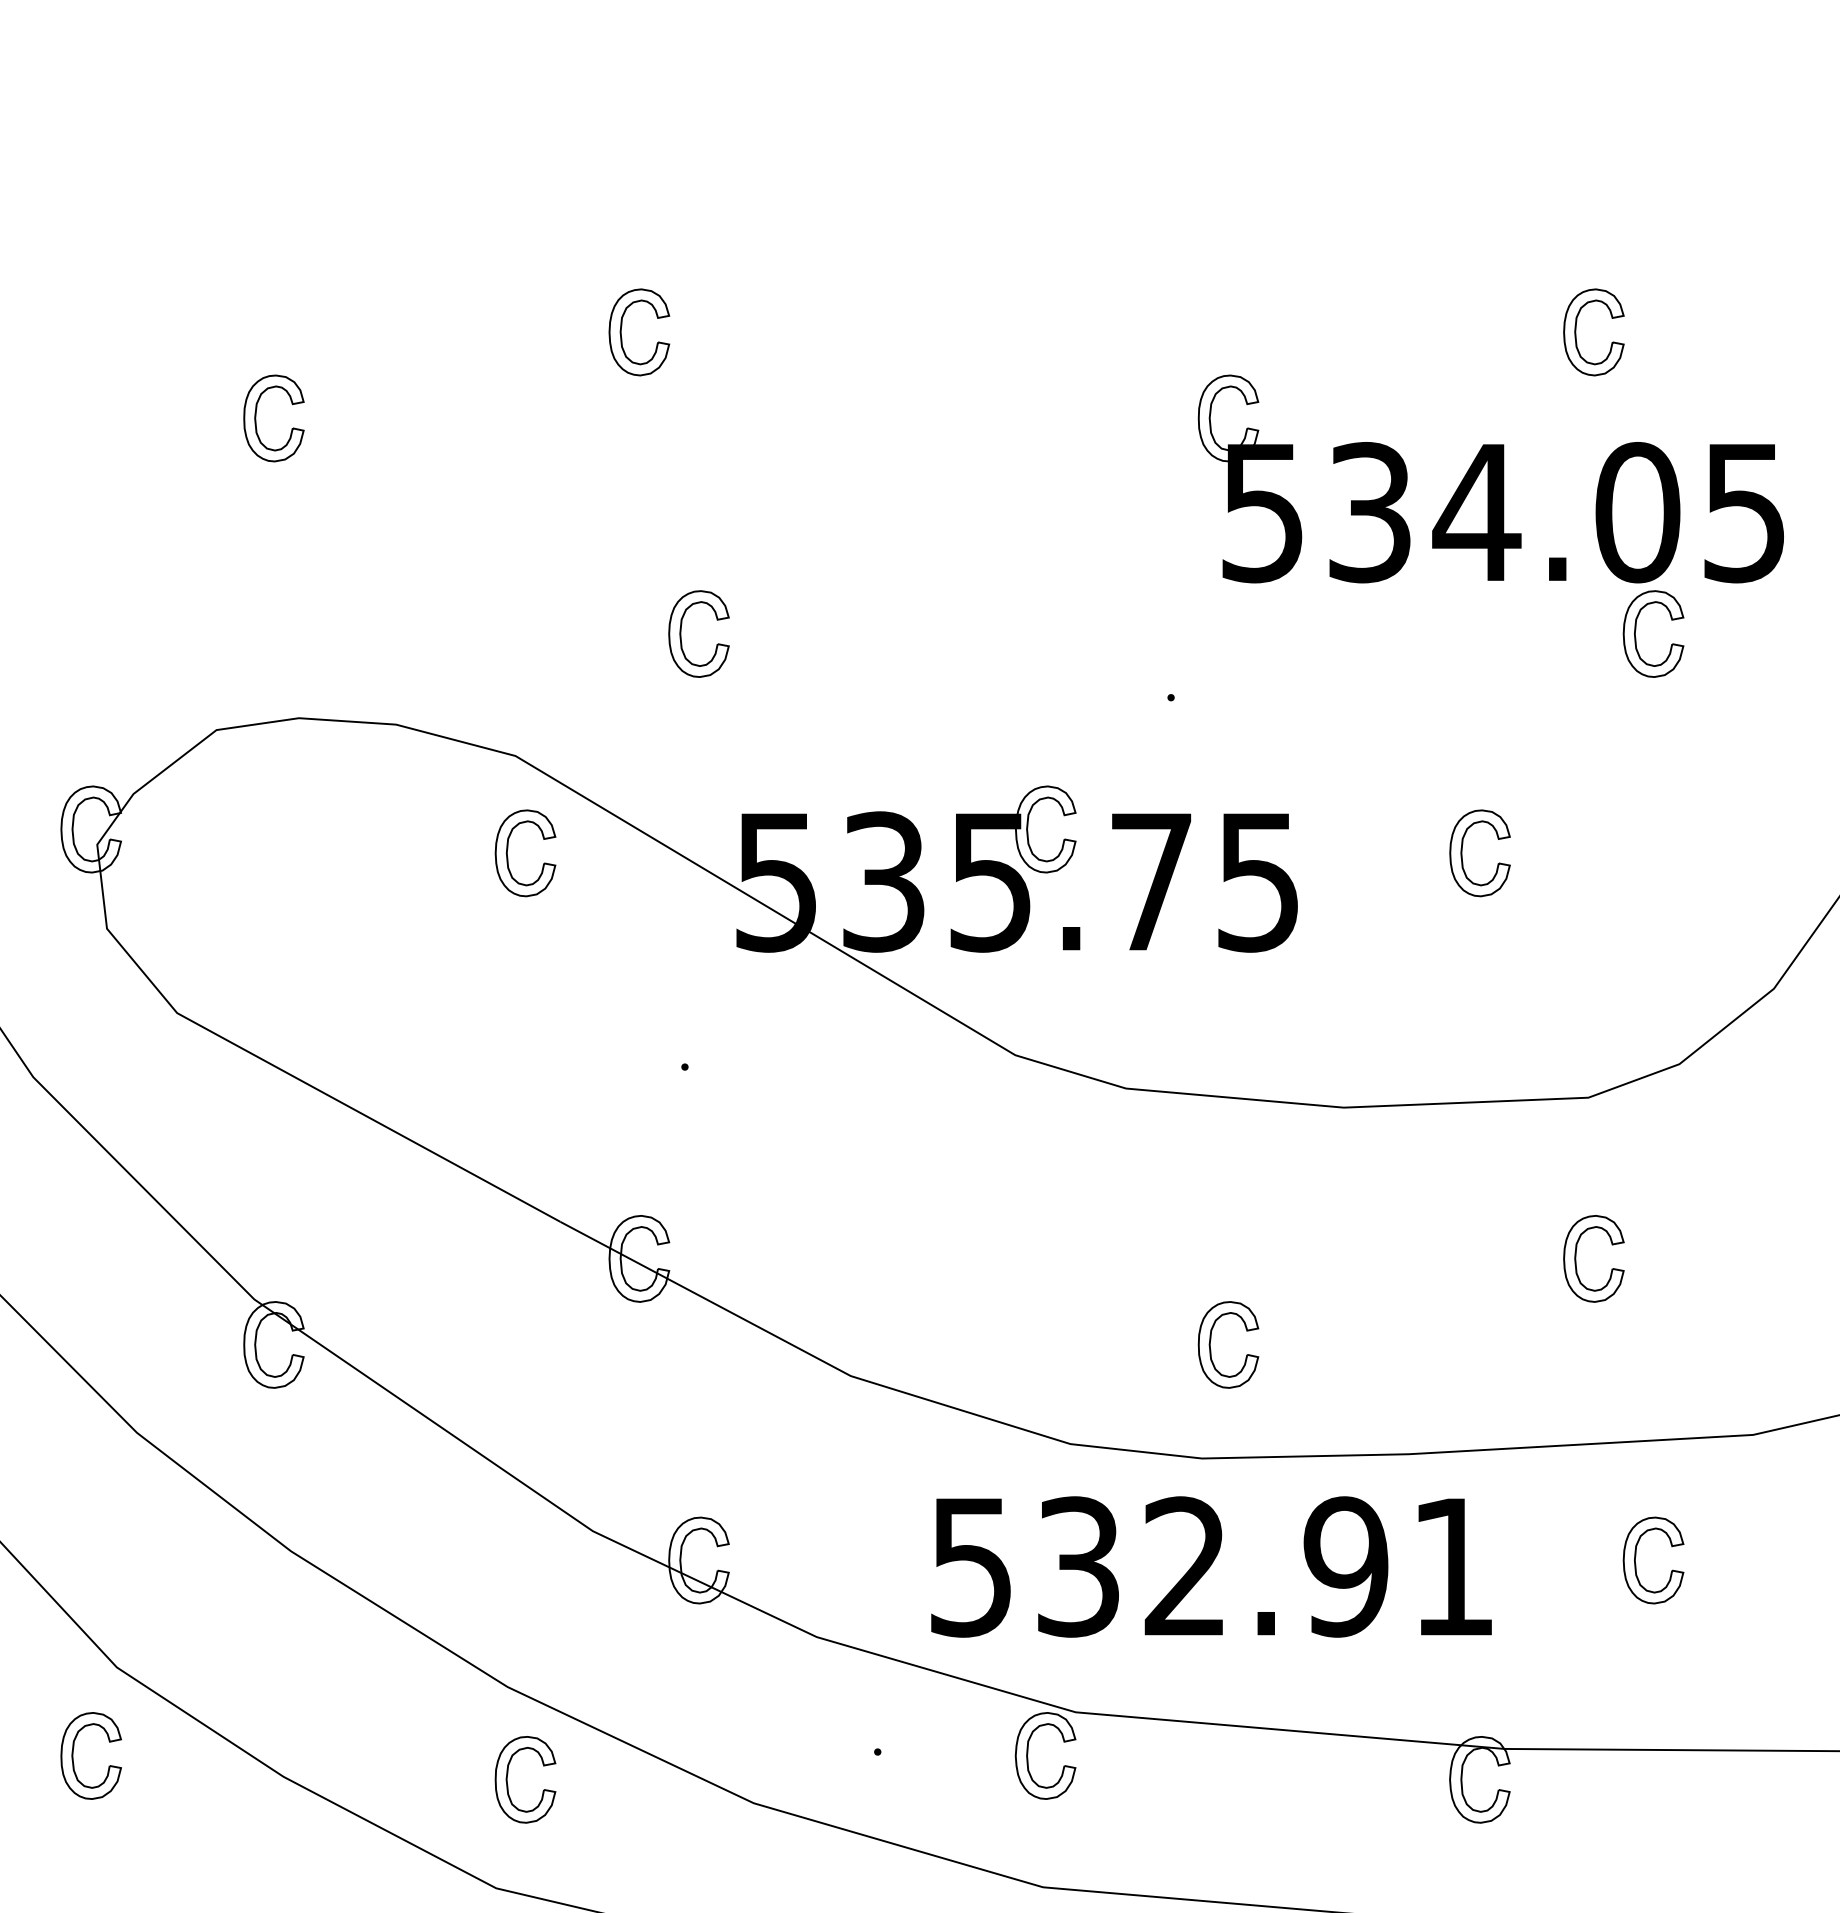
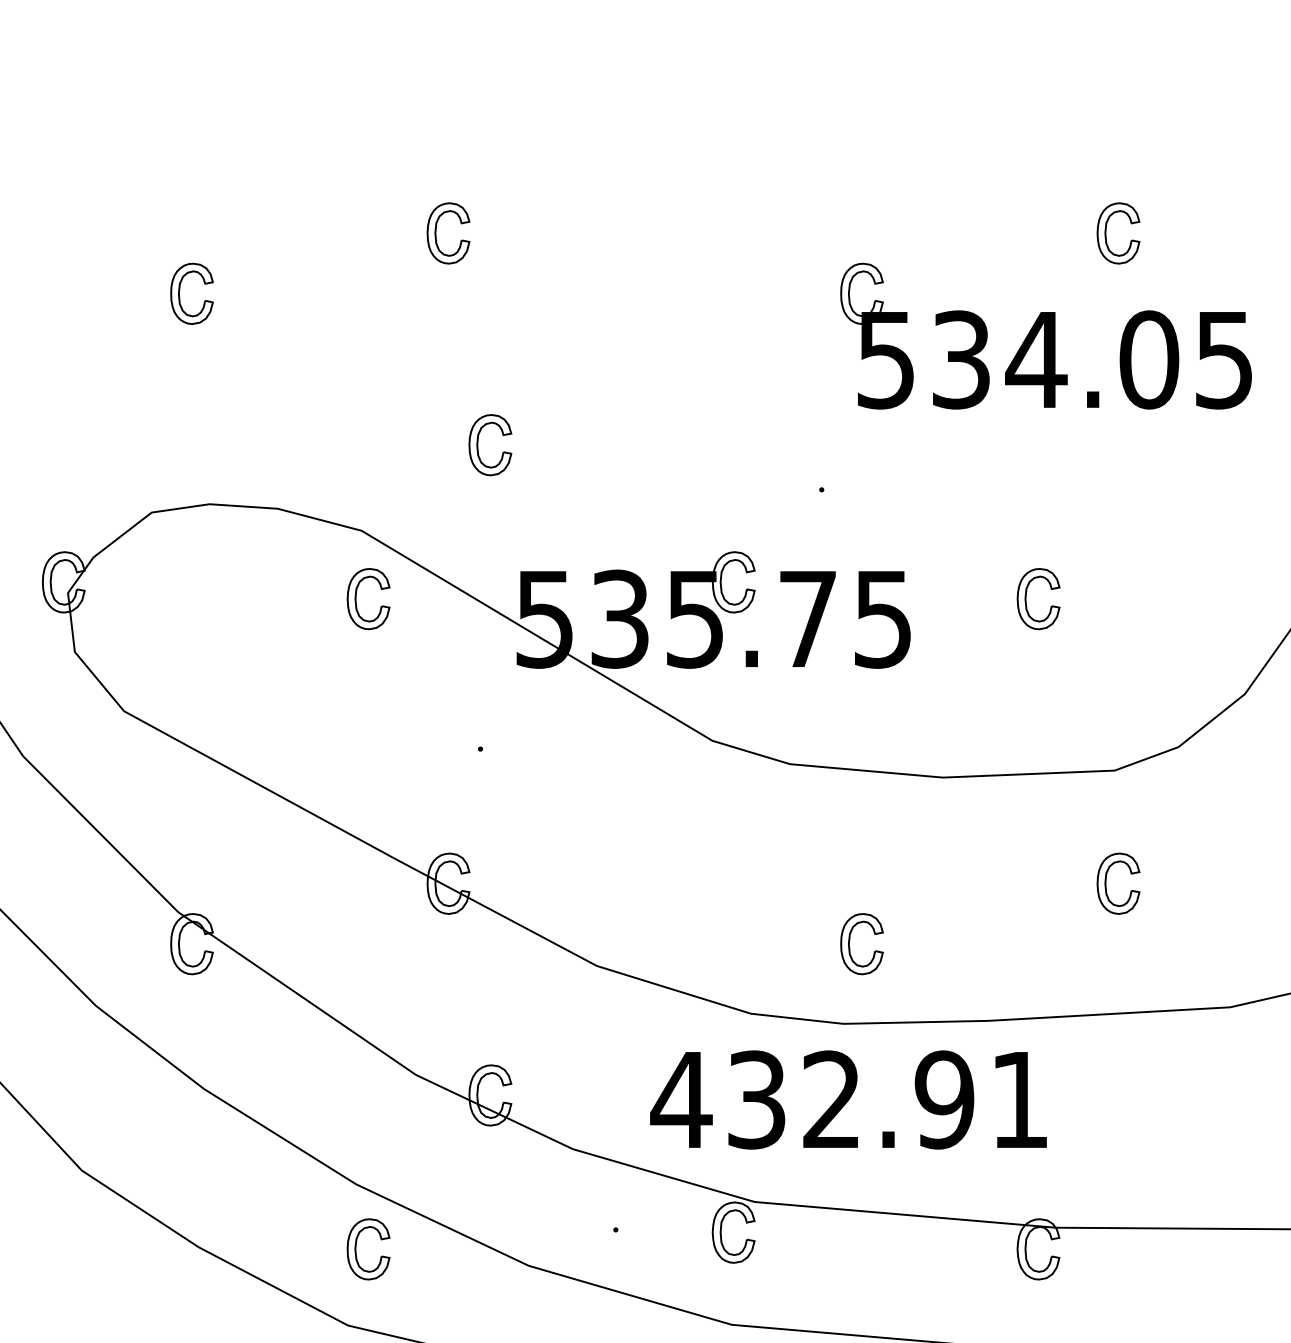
part: (1636, 629) -> (1148, 441), removed
part: (1636, 1556) -> (1148, 1092), removed
text: (970, 1567) -> (680, 1100), 532.91 -> 432.91
part: (73, 1755) -> (51, 1232), removed

